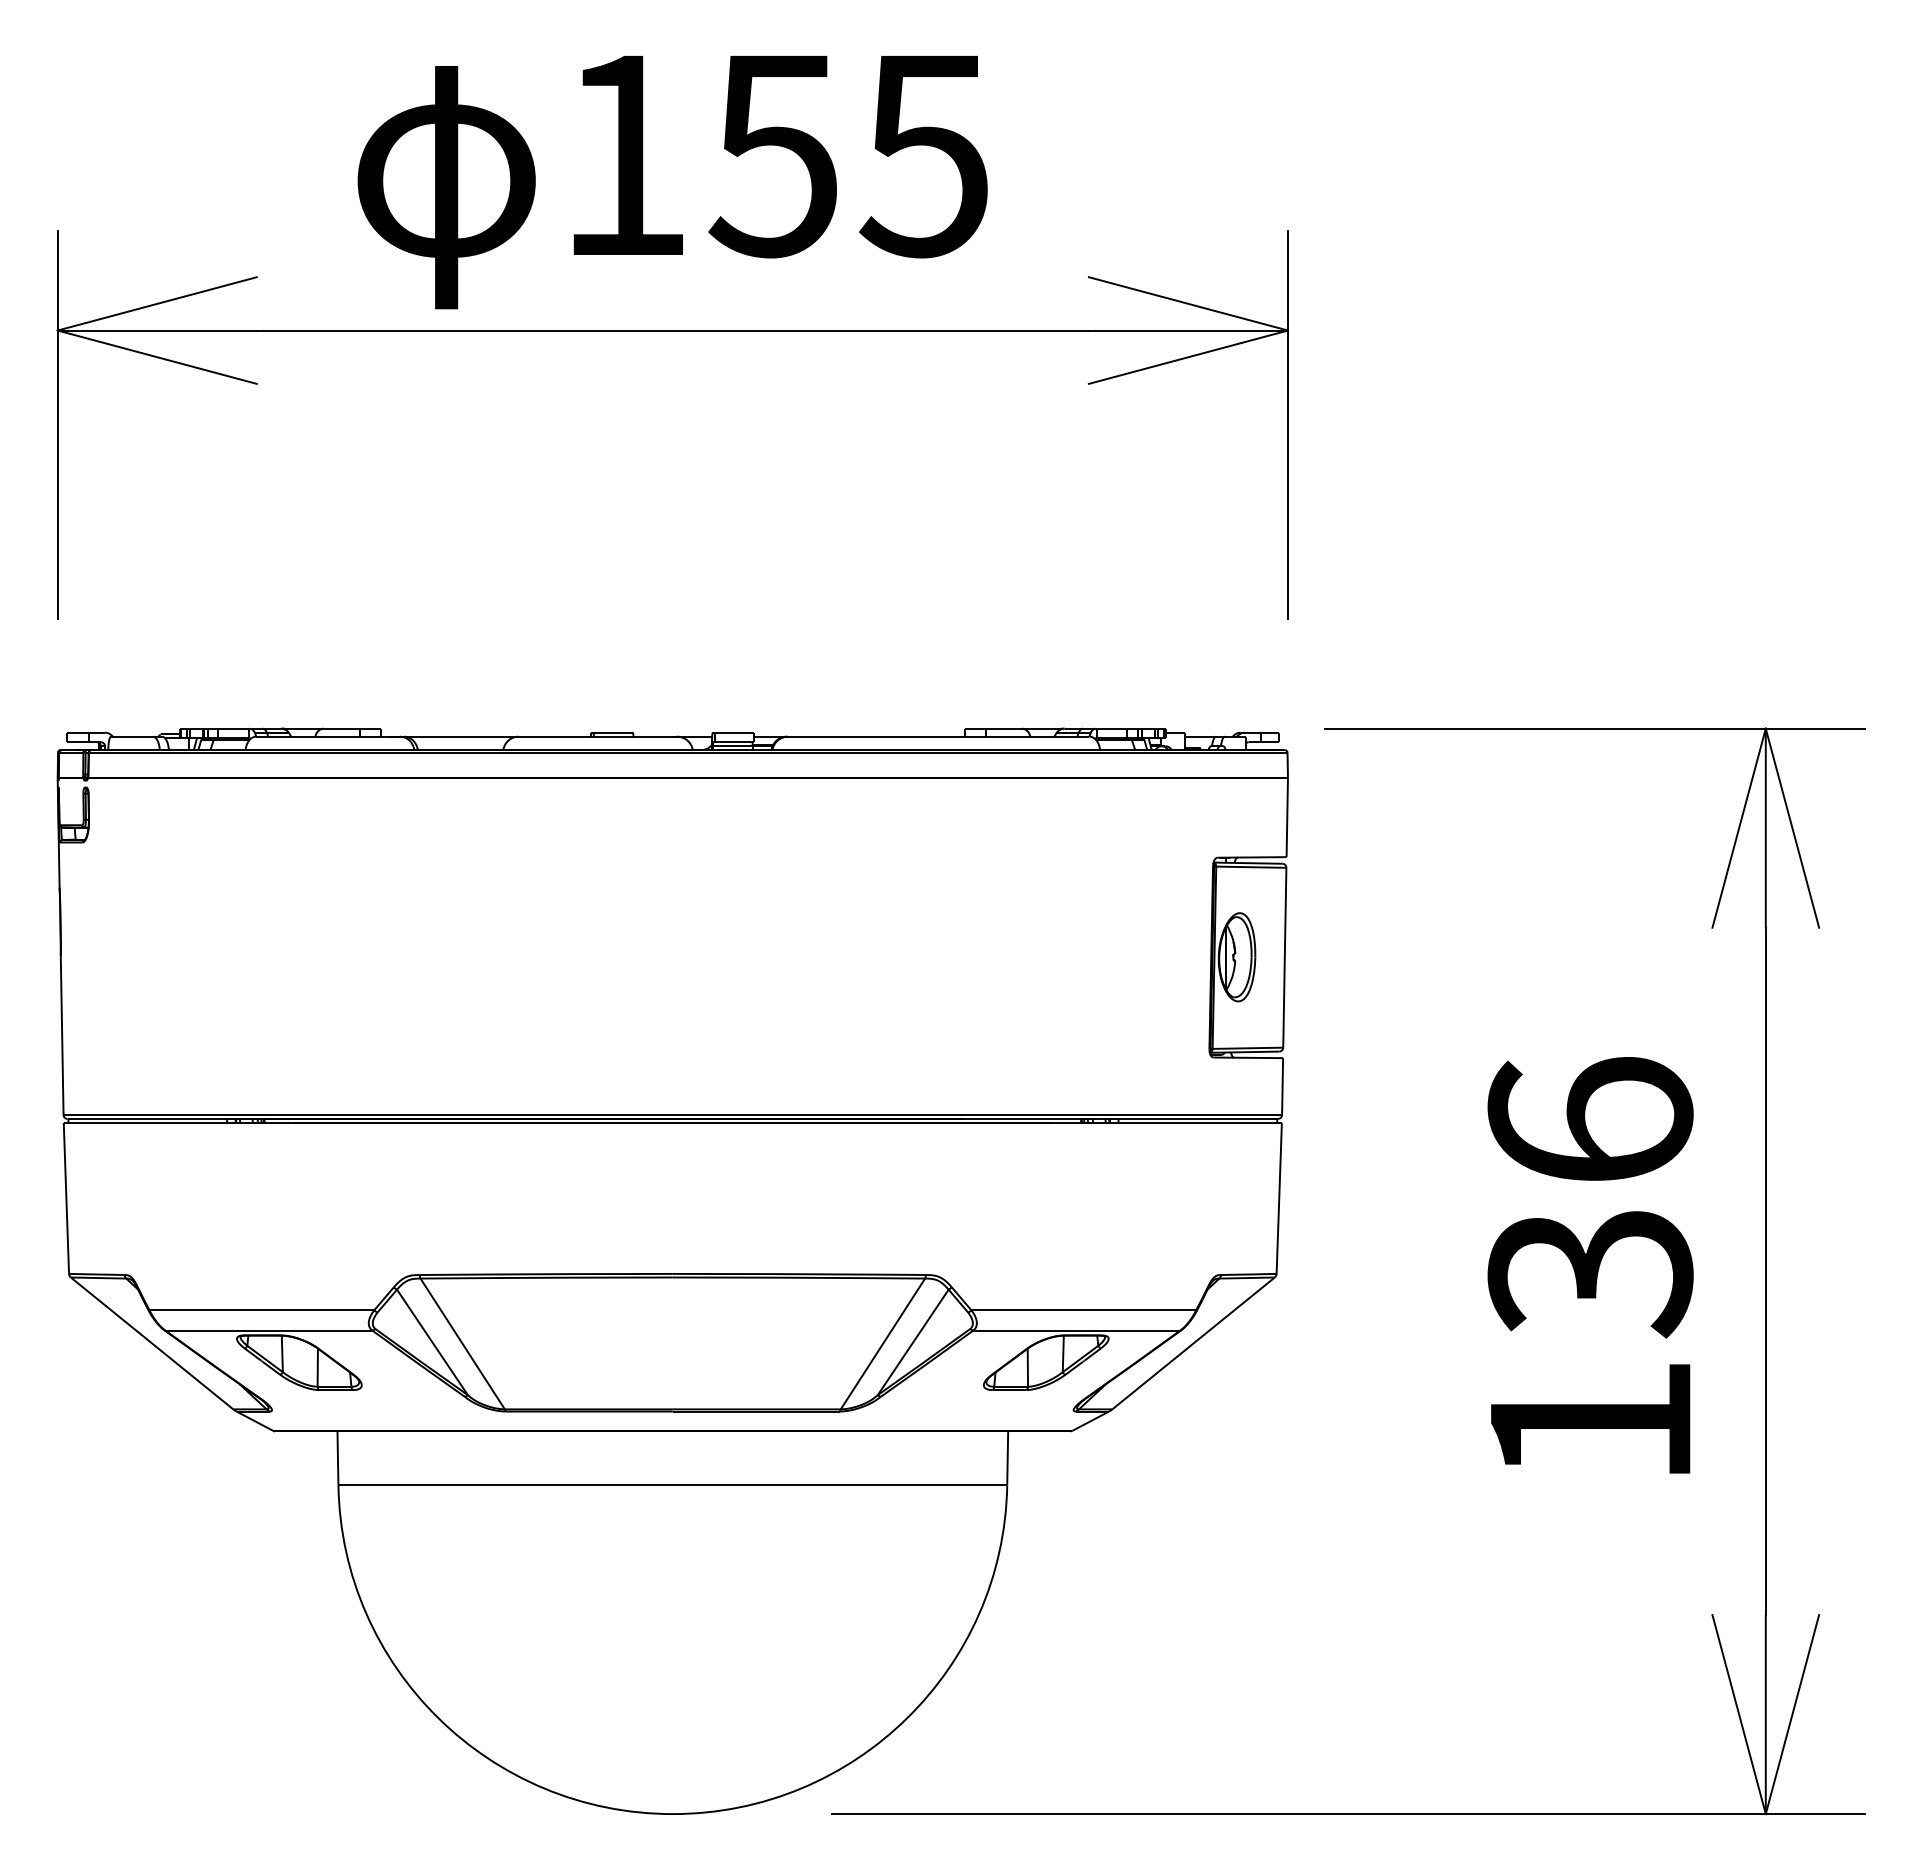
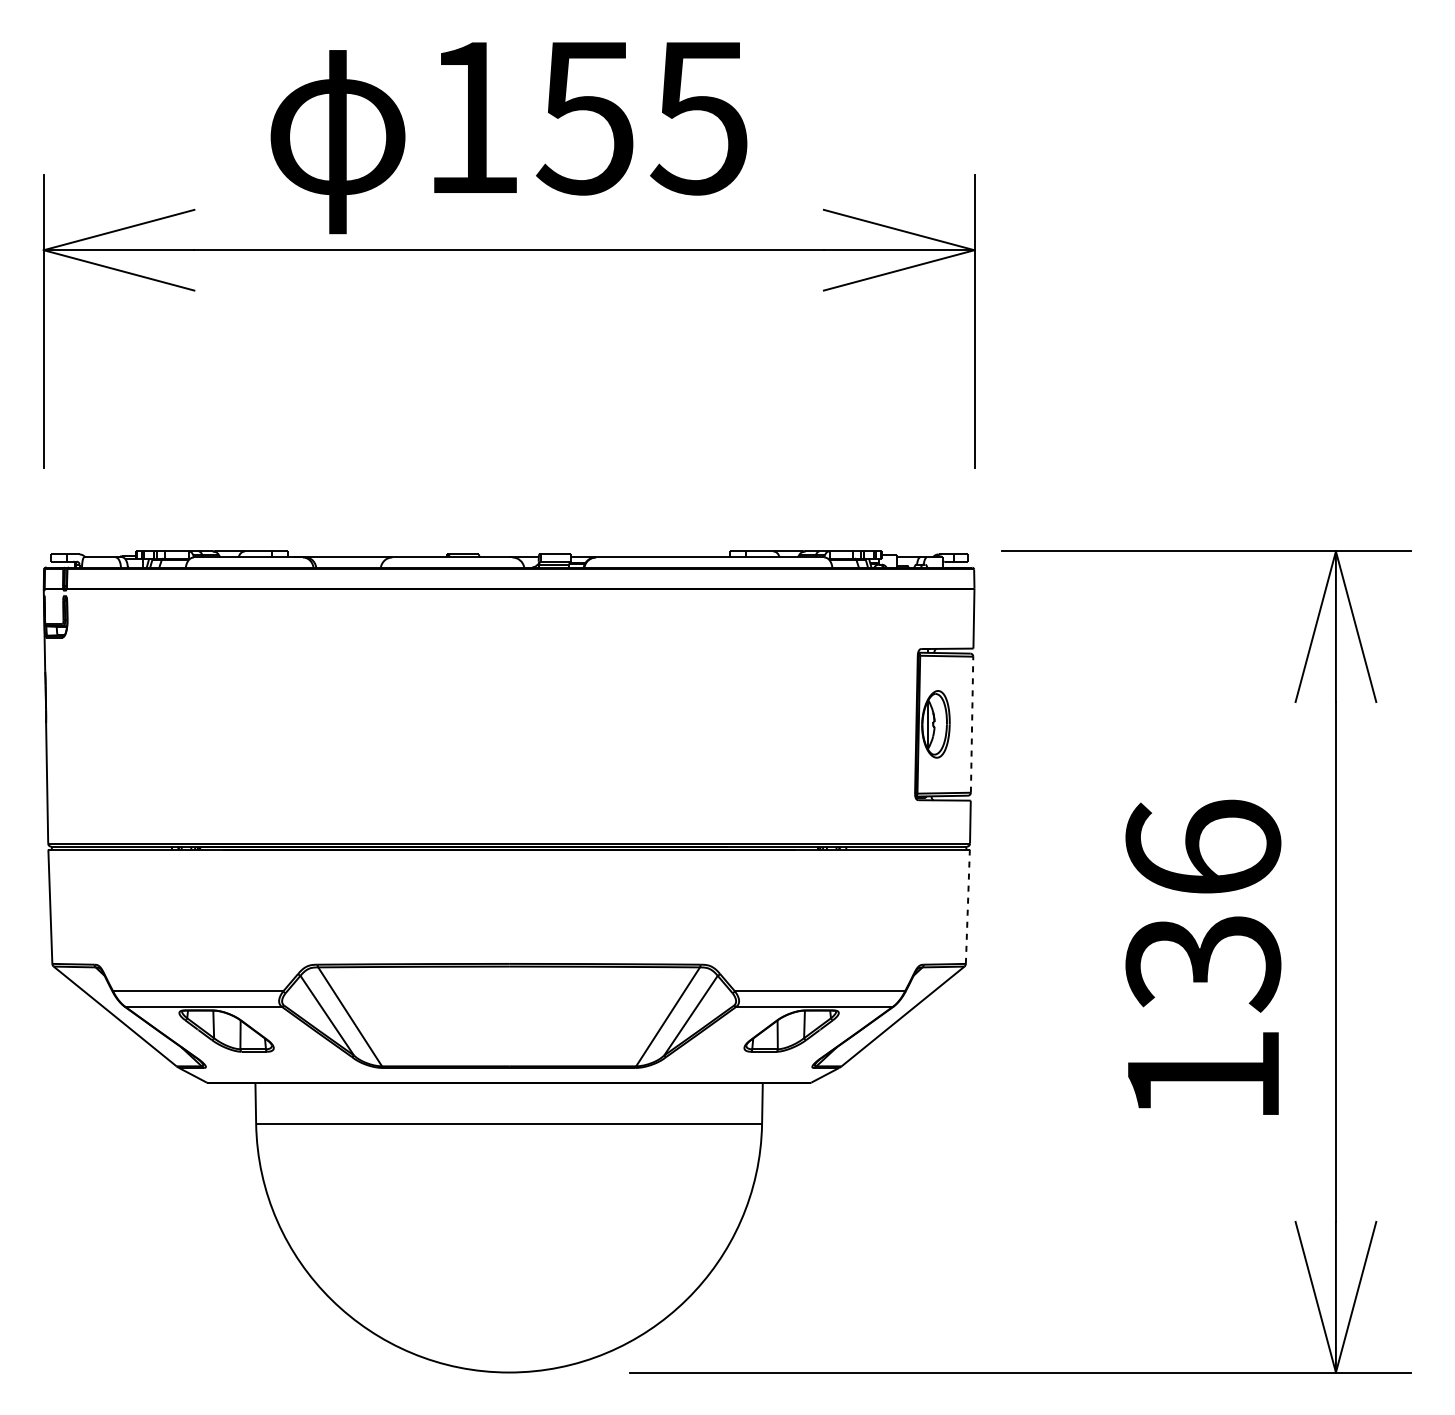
line: (1284, 957) -> (971, 724), solid -> dashed
line: (1279, 1198) -> (968, 906), solid -> dashed

